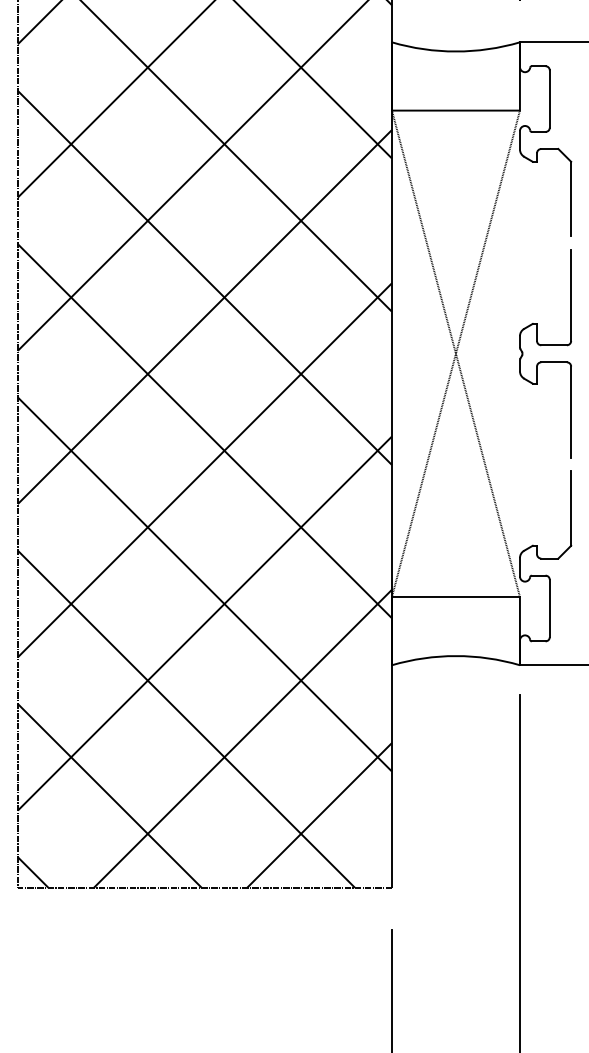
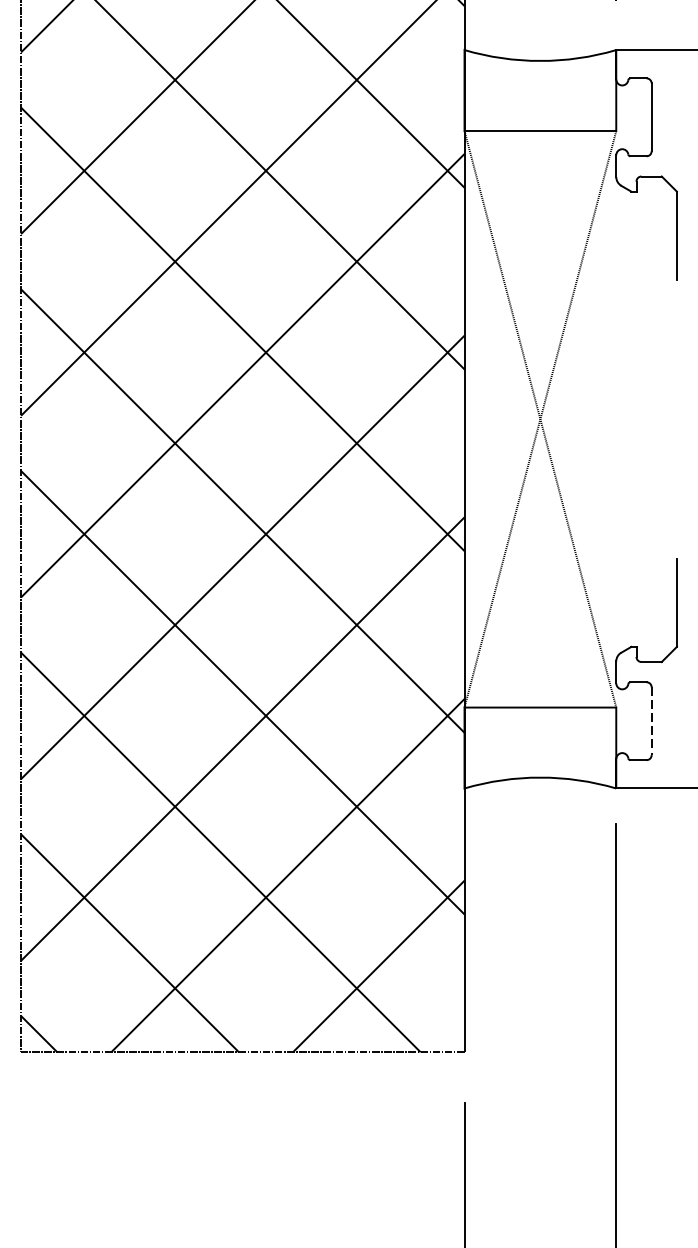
part: (545, 345) -> (646, 409), removed
line: (549, 608) -> (651, 721), solid -> dashed

